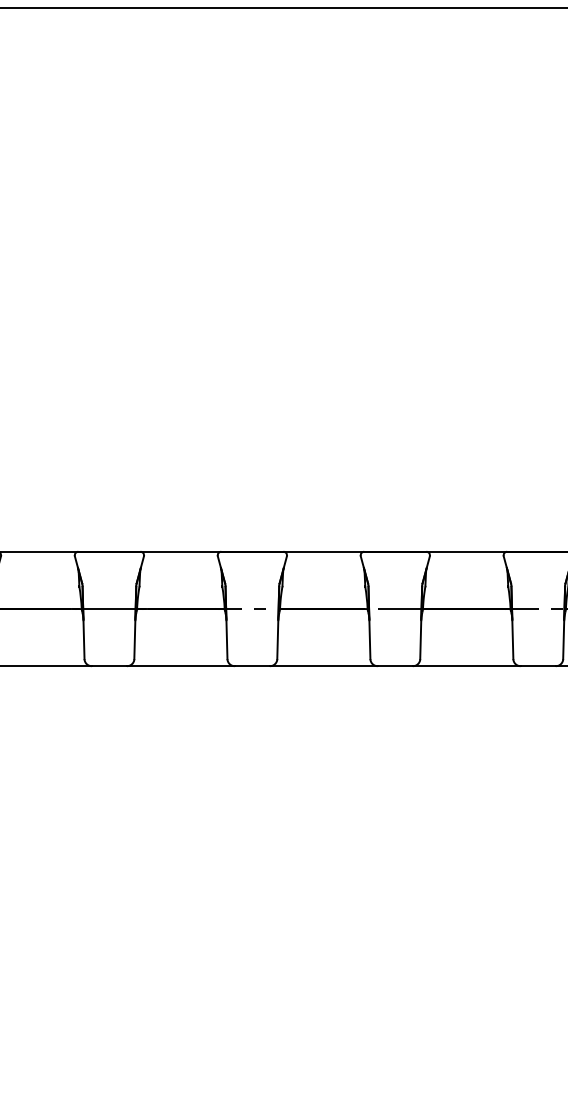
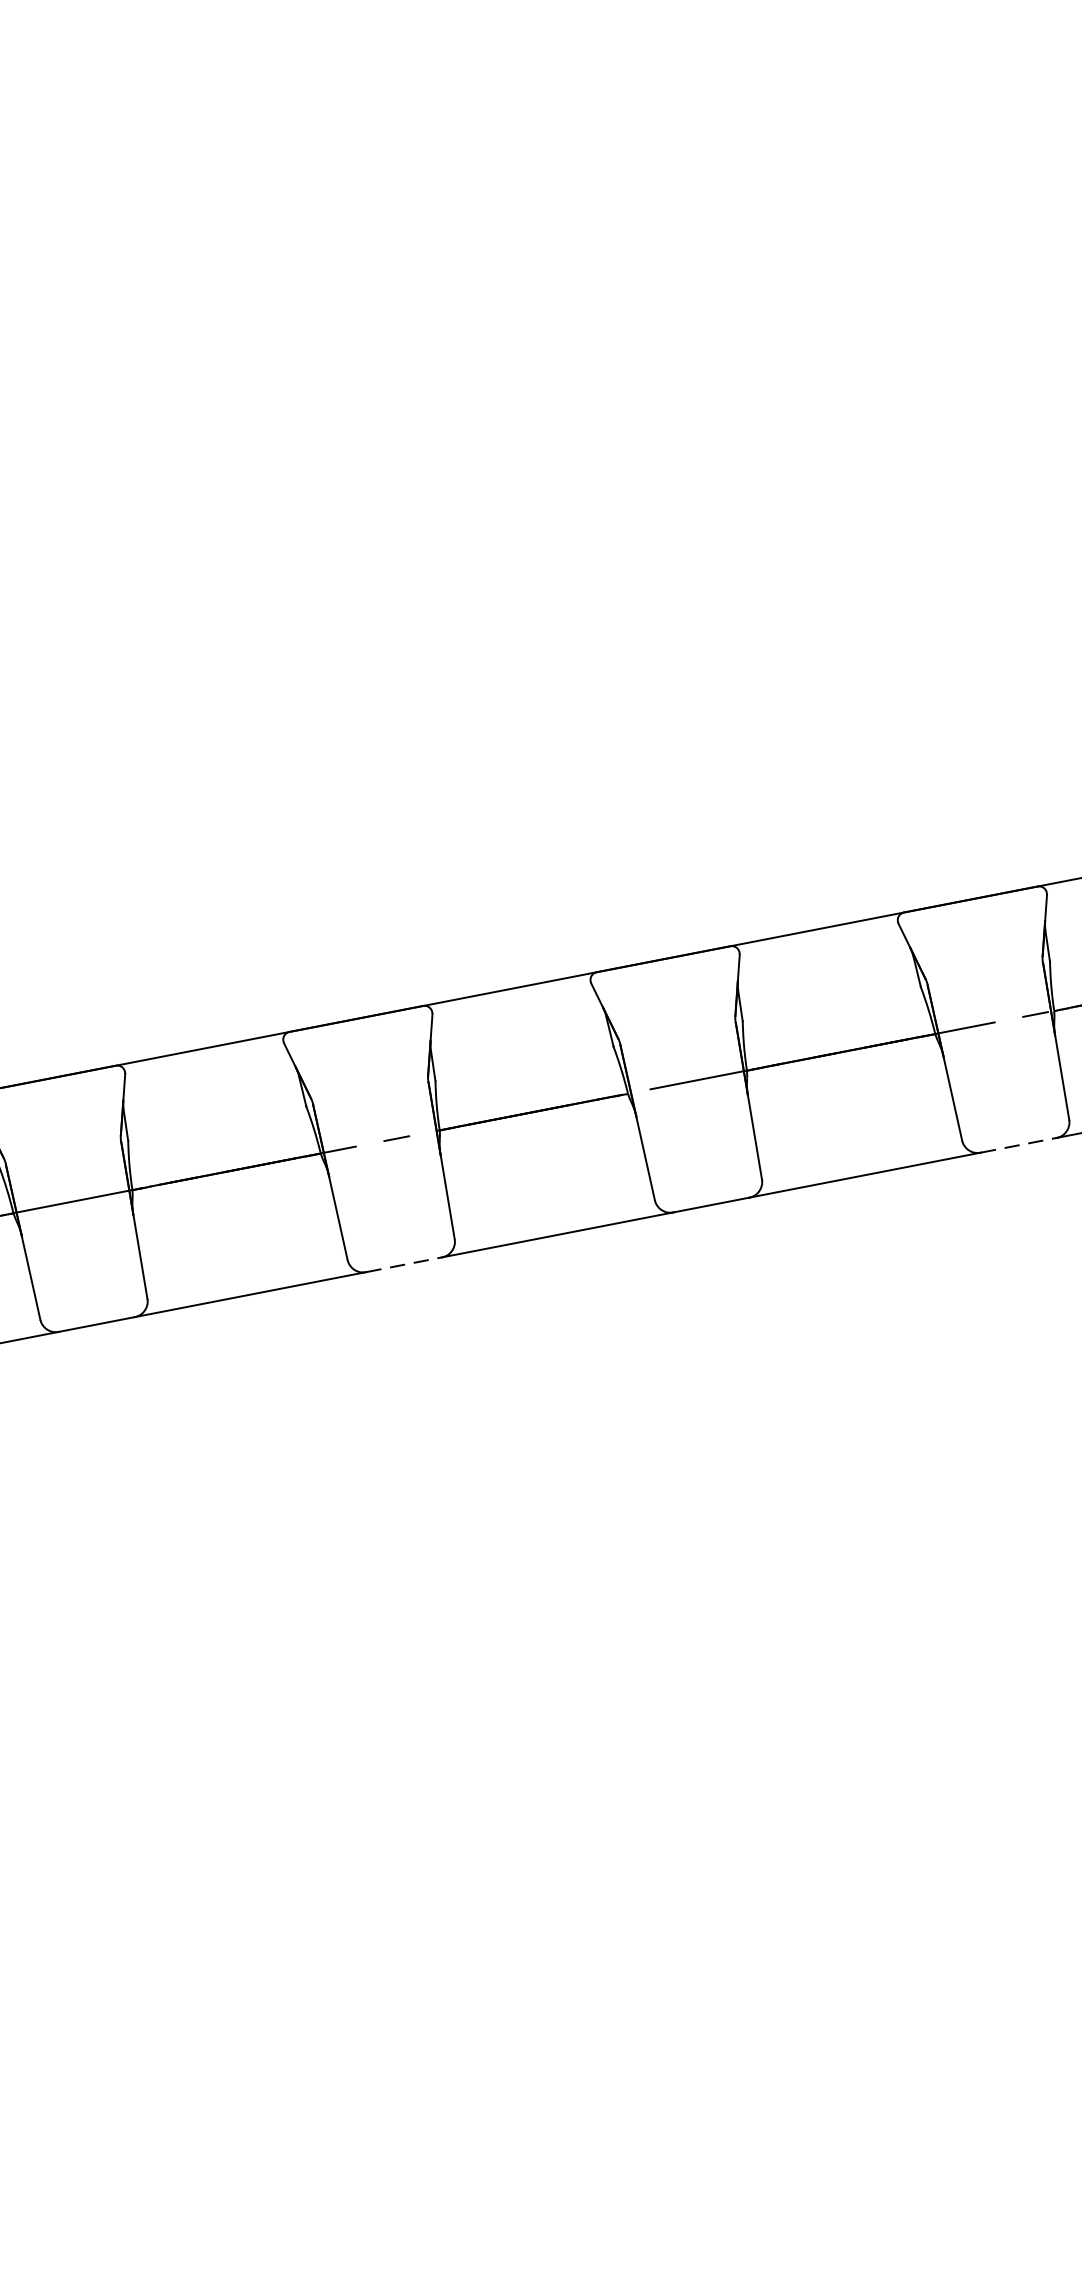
line: (252, 666) -> (404, 1265), solid -> dashed
line: (538, 666) -> (1019, 1145), solid -> dashed

